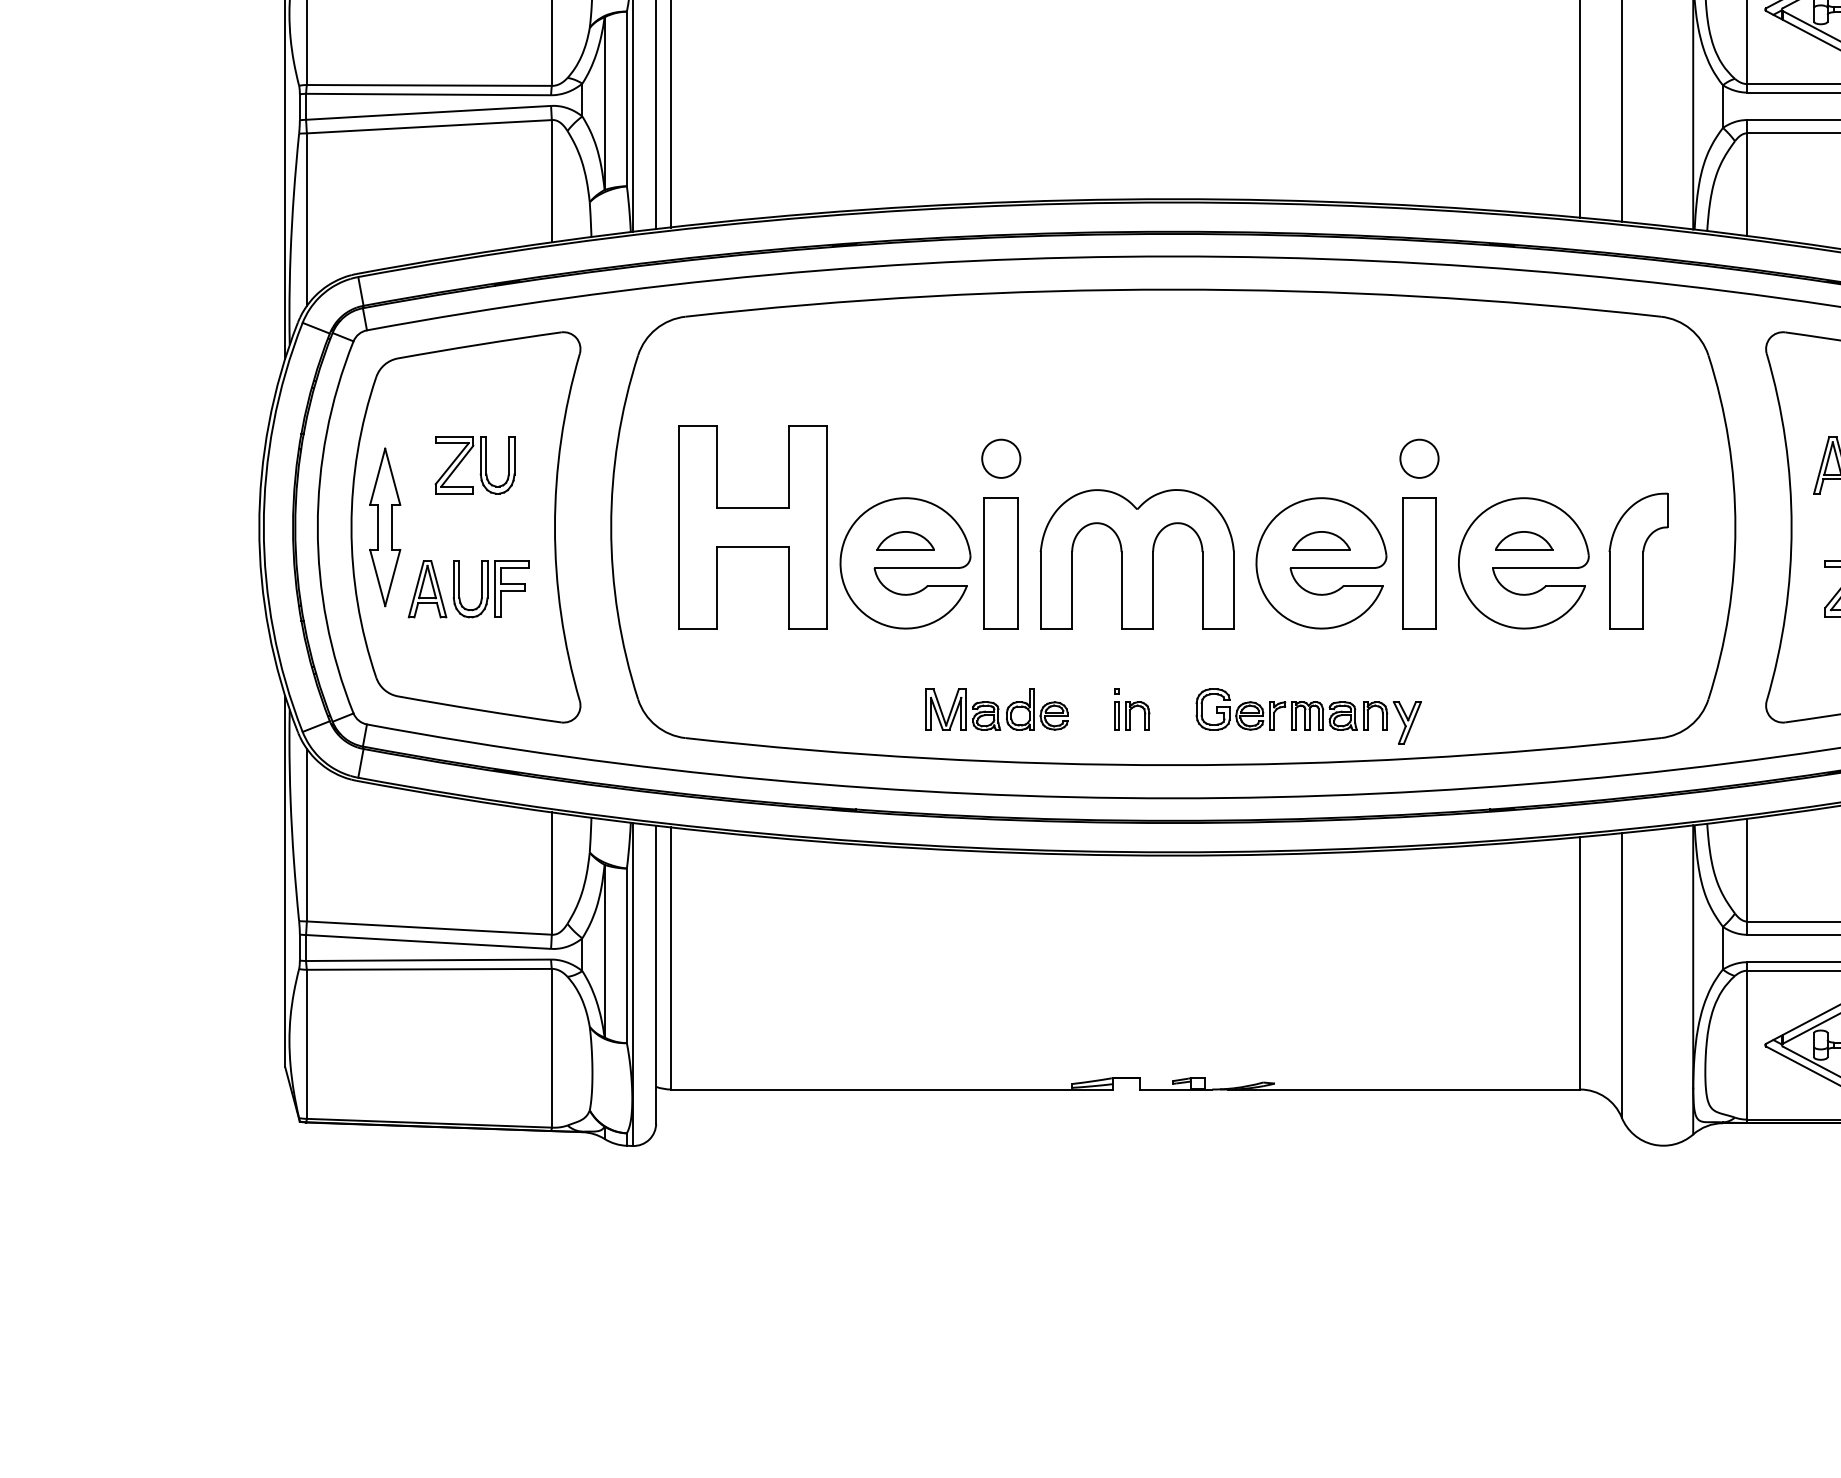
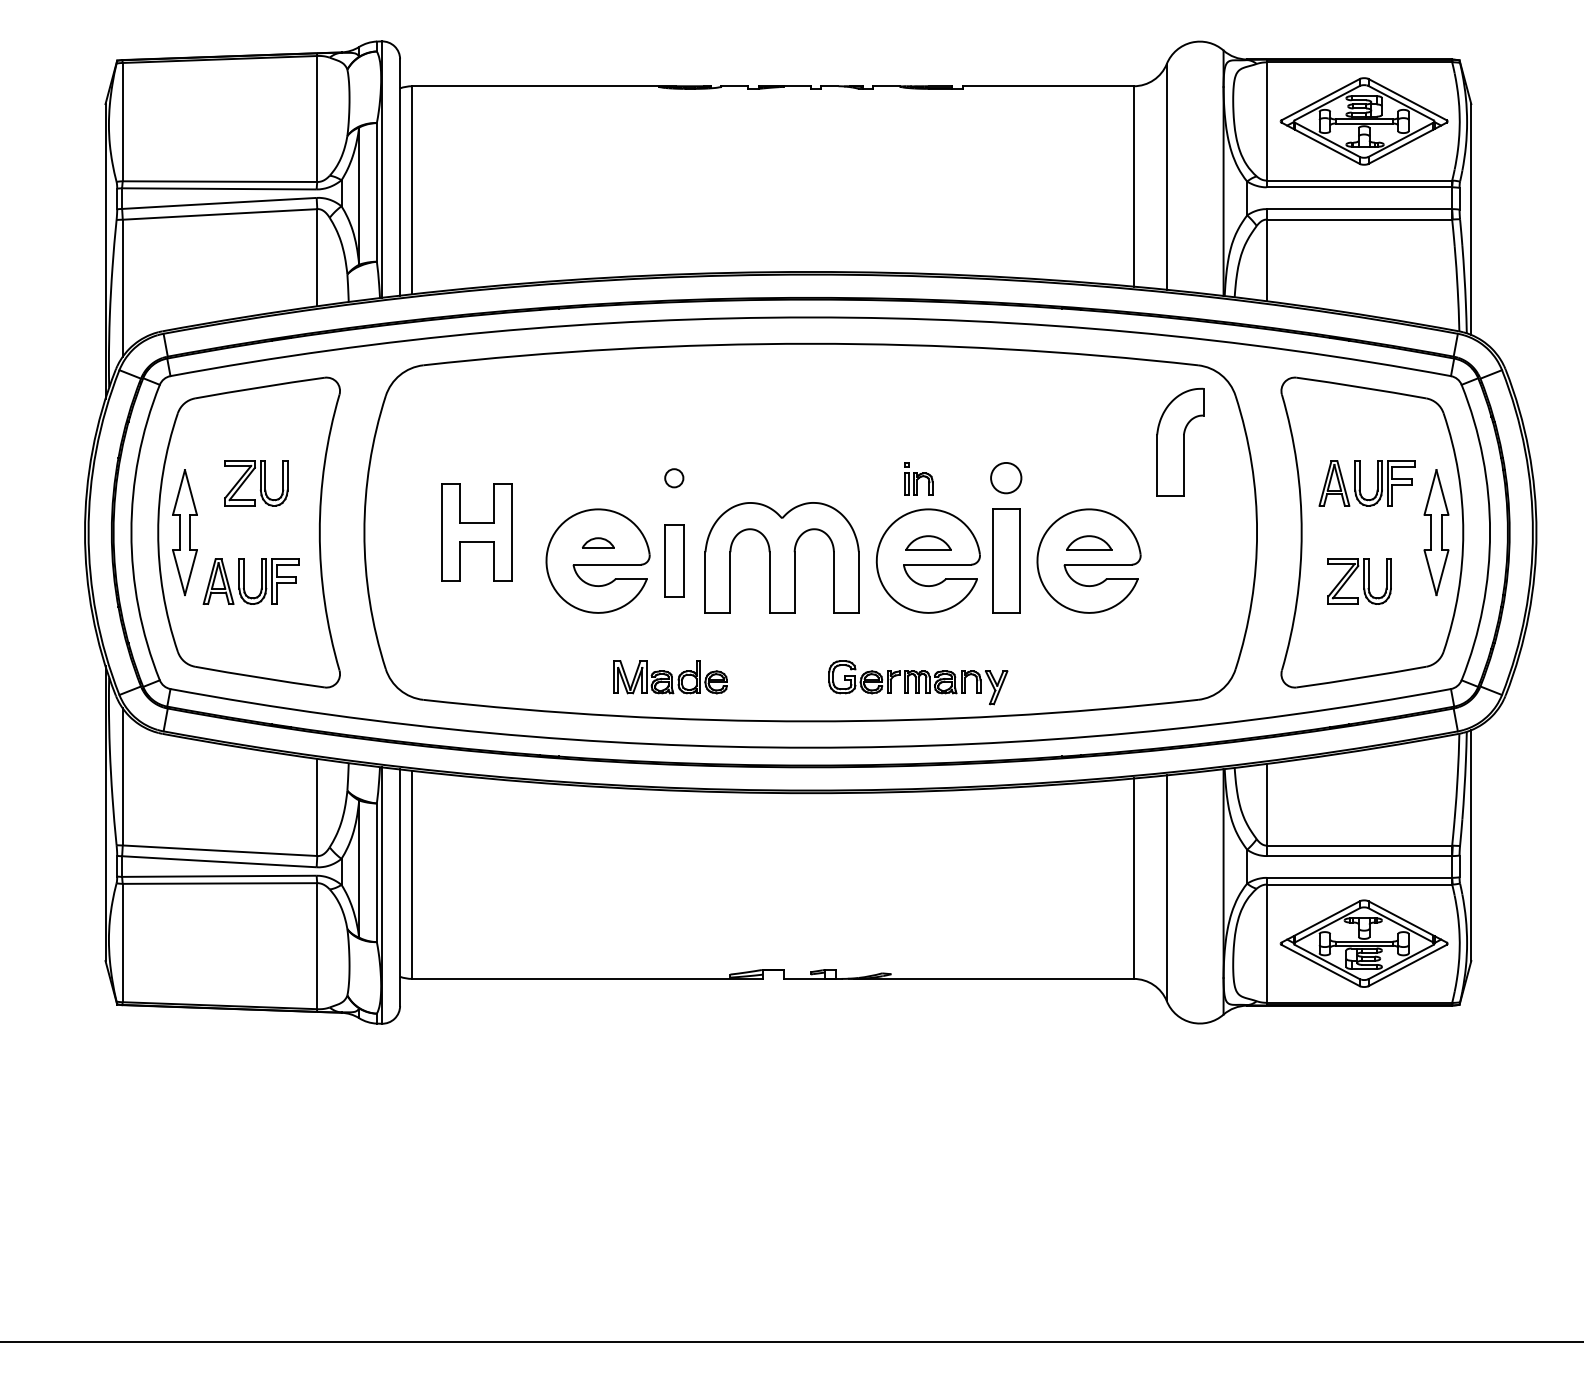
circle: (1001, 459) -> (674, 478), size x0.6
part: (752, 527) -> (476, 532), size x0.6
part: (906, 539) -> (598, 542), size x0.7
part: (1638, 560) -> (1180, 441), moved
part: (1001, 562) -> (674, 560), size x0.7
part: (1131, 708) -> (918, 478), moved

